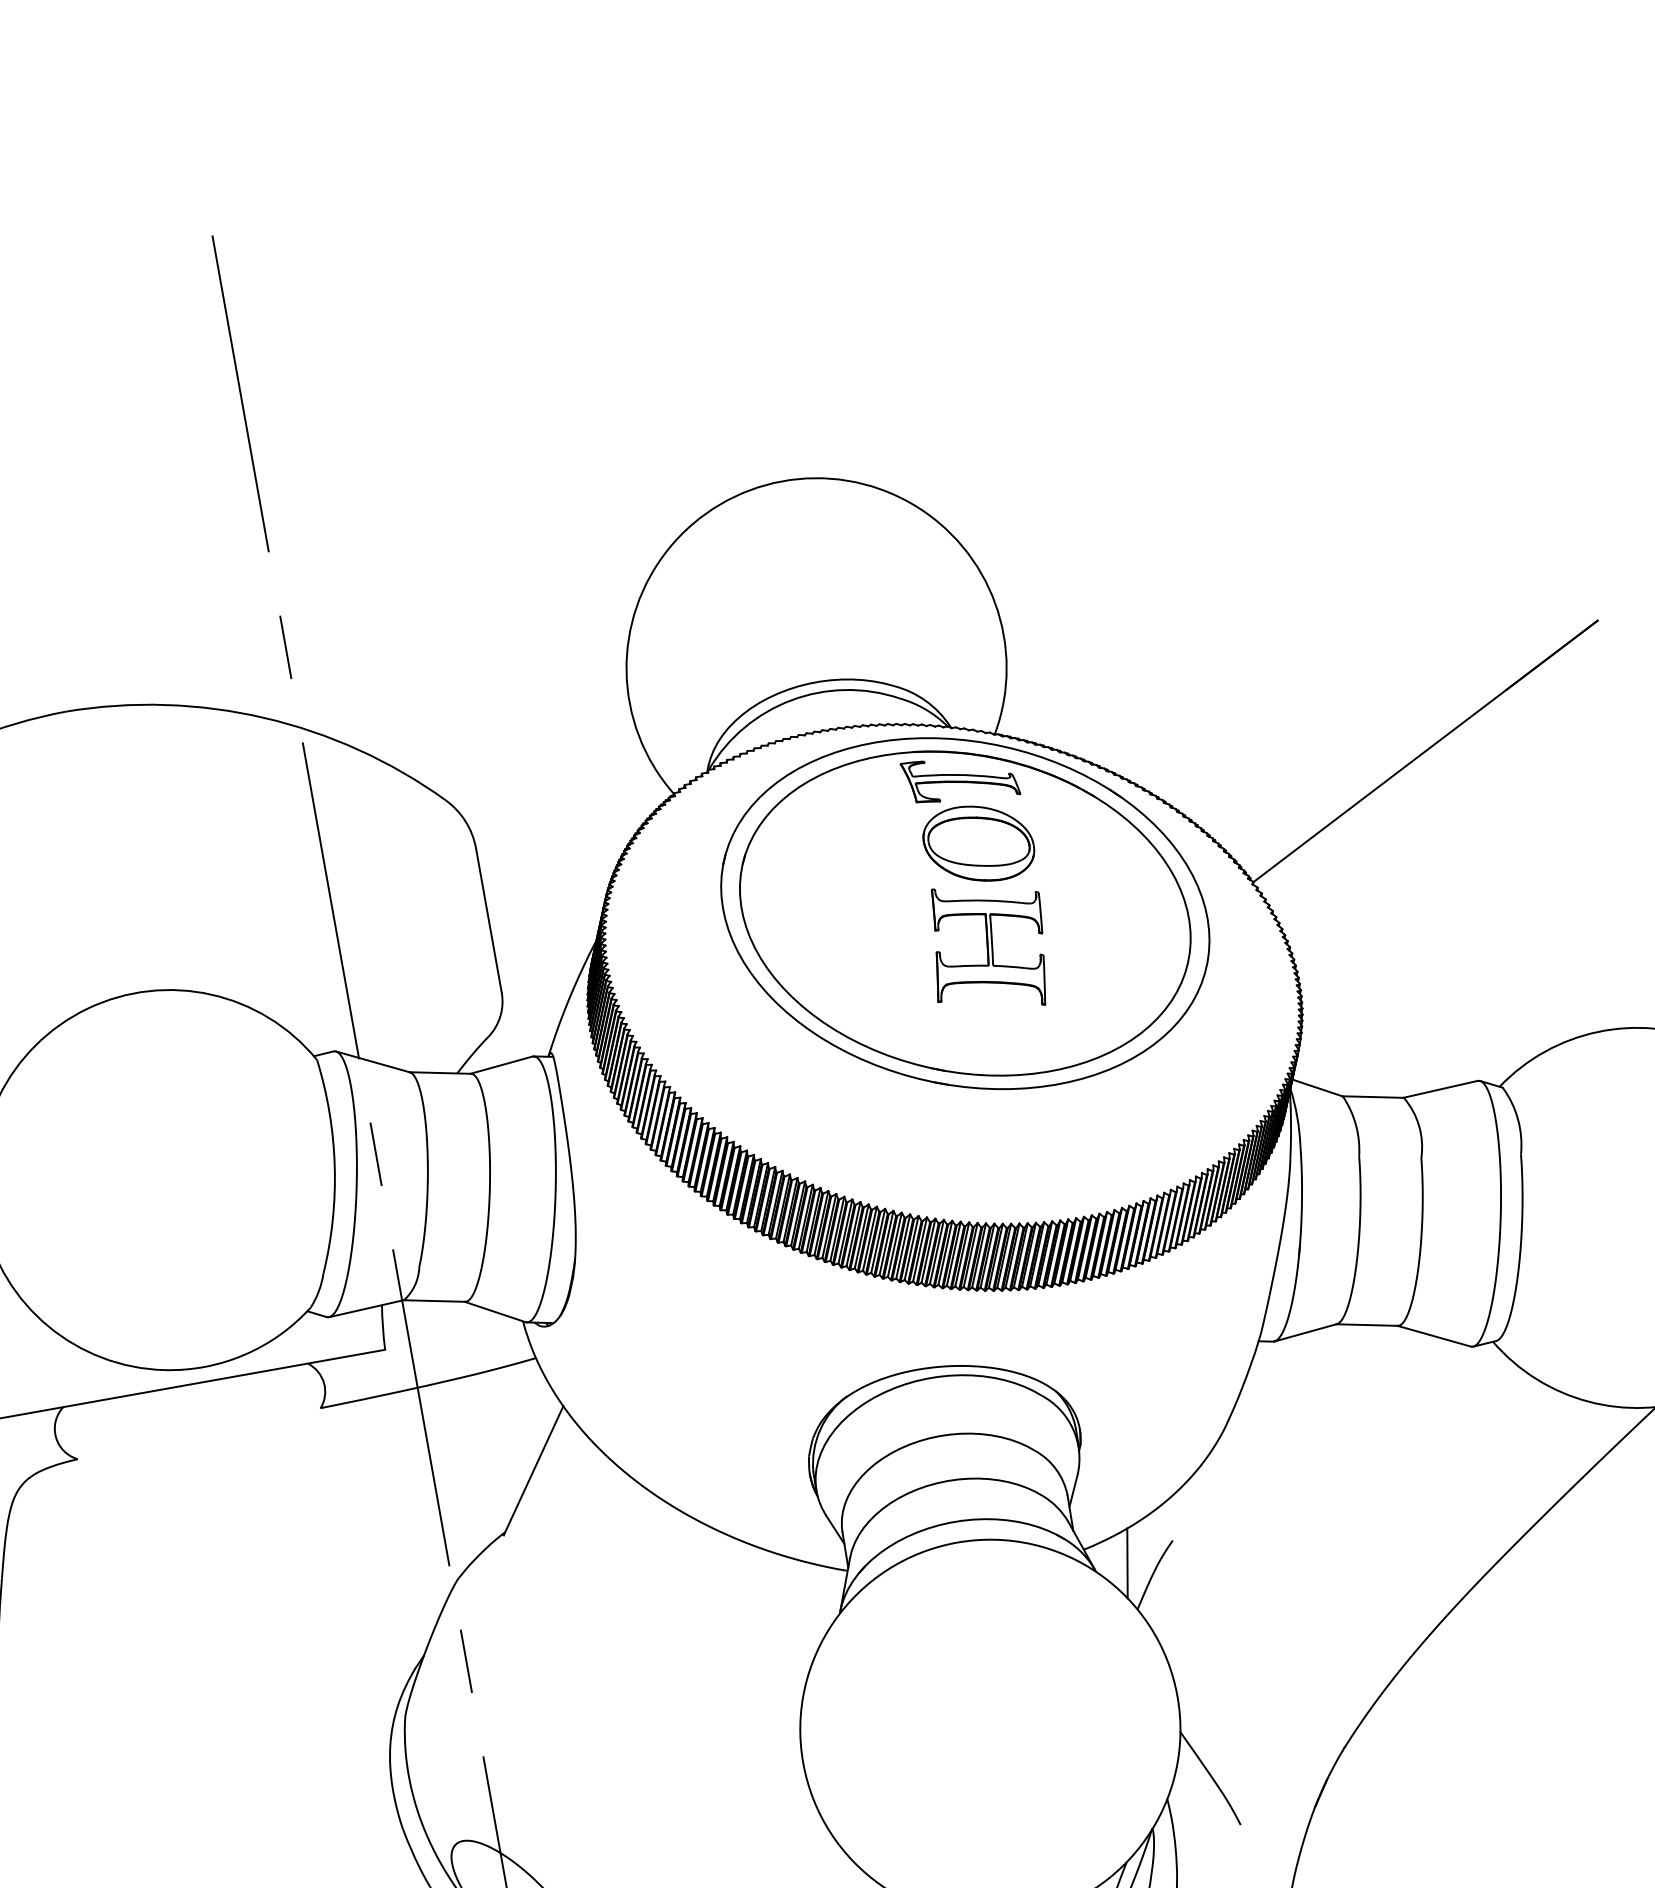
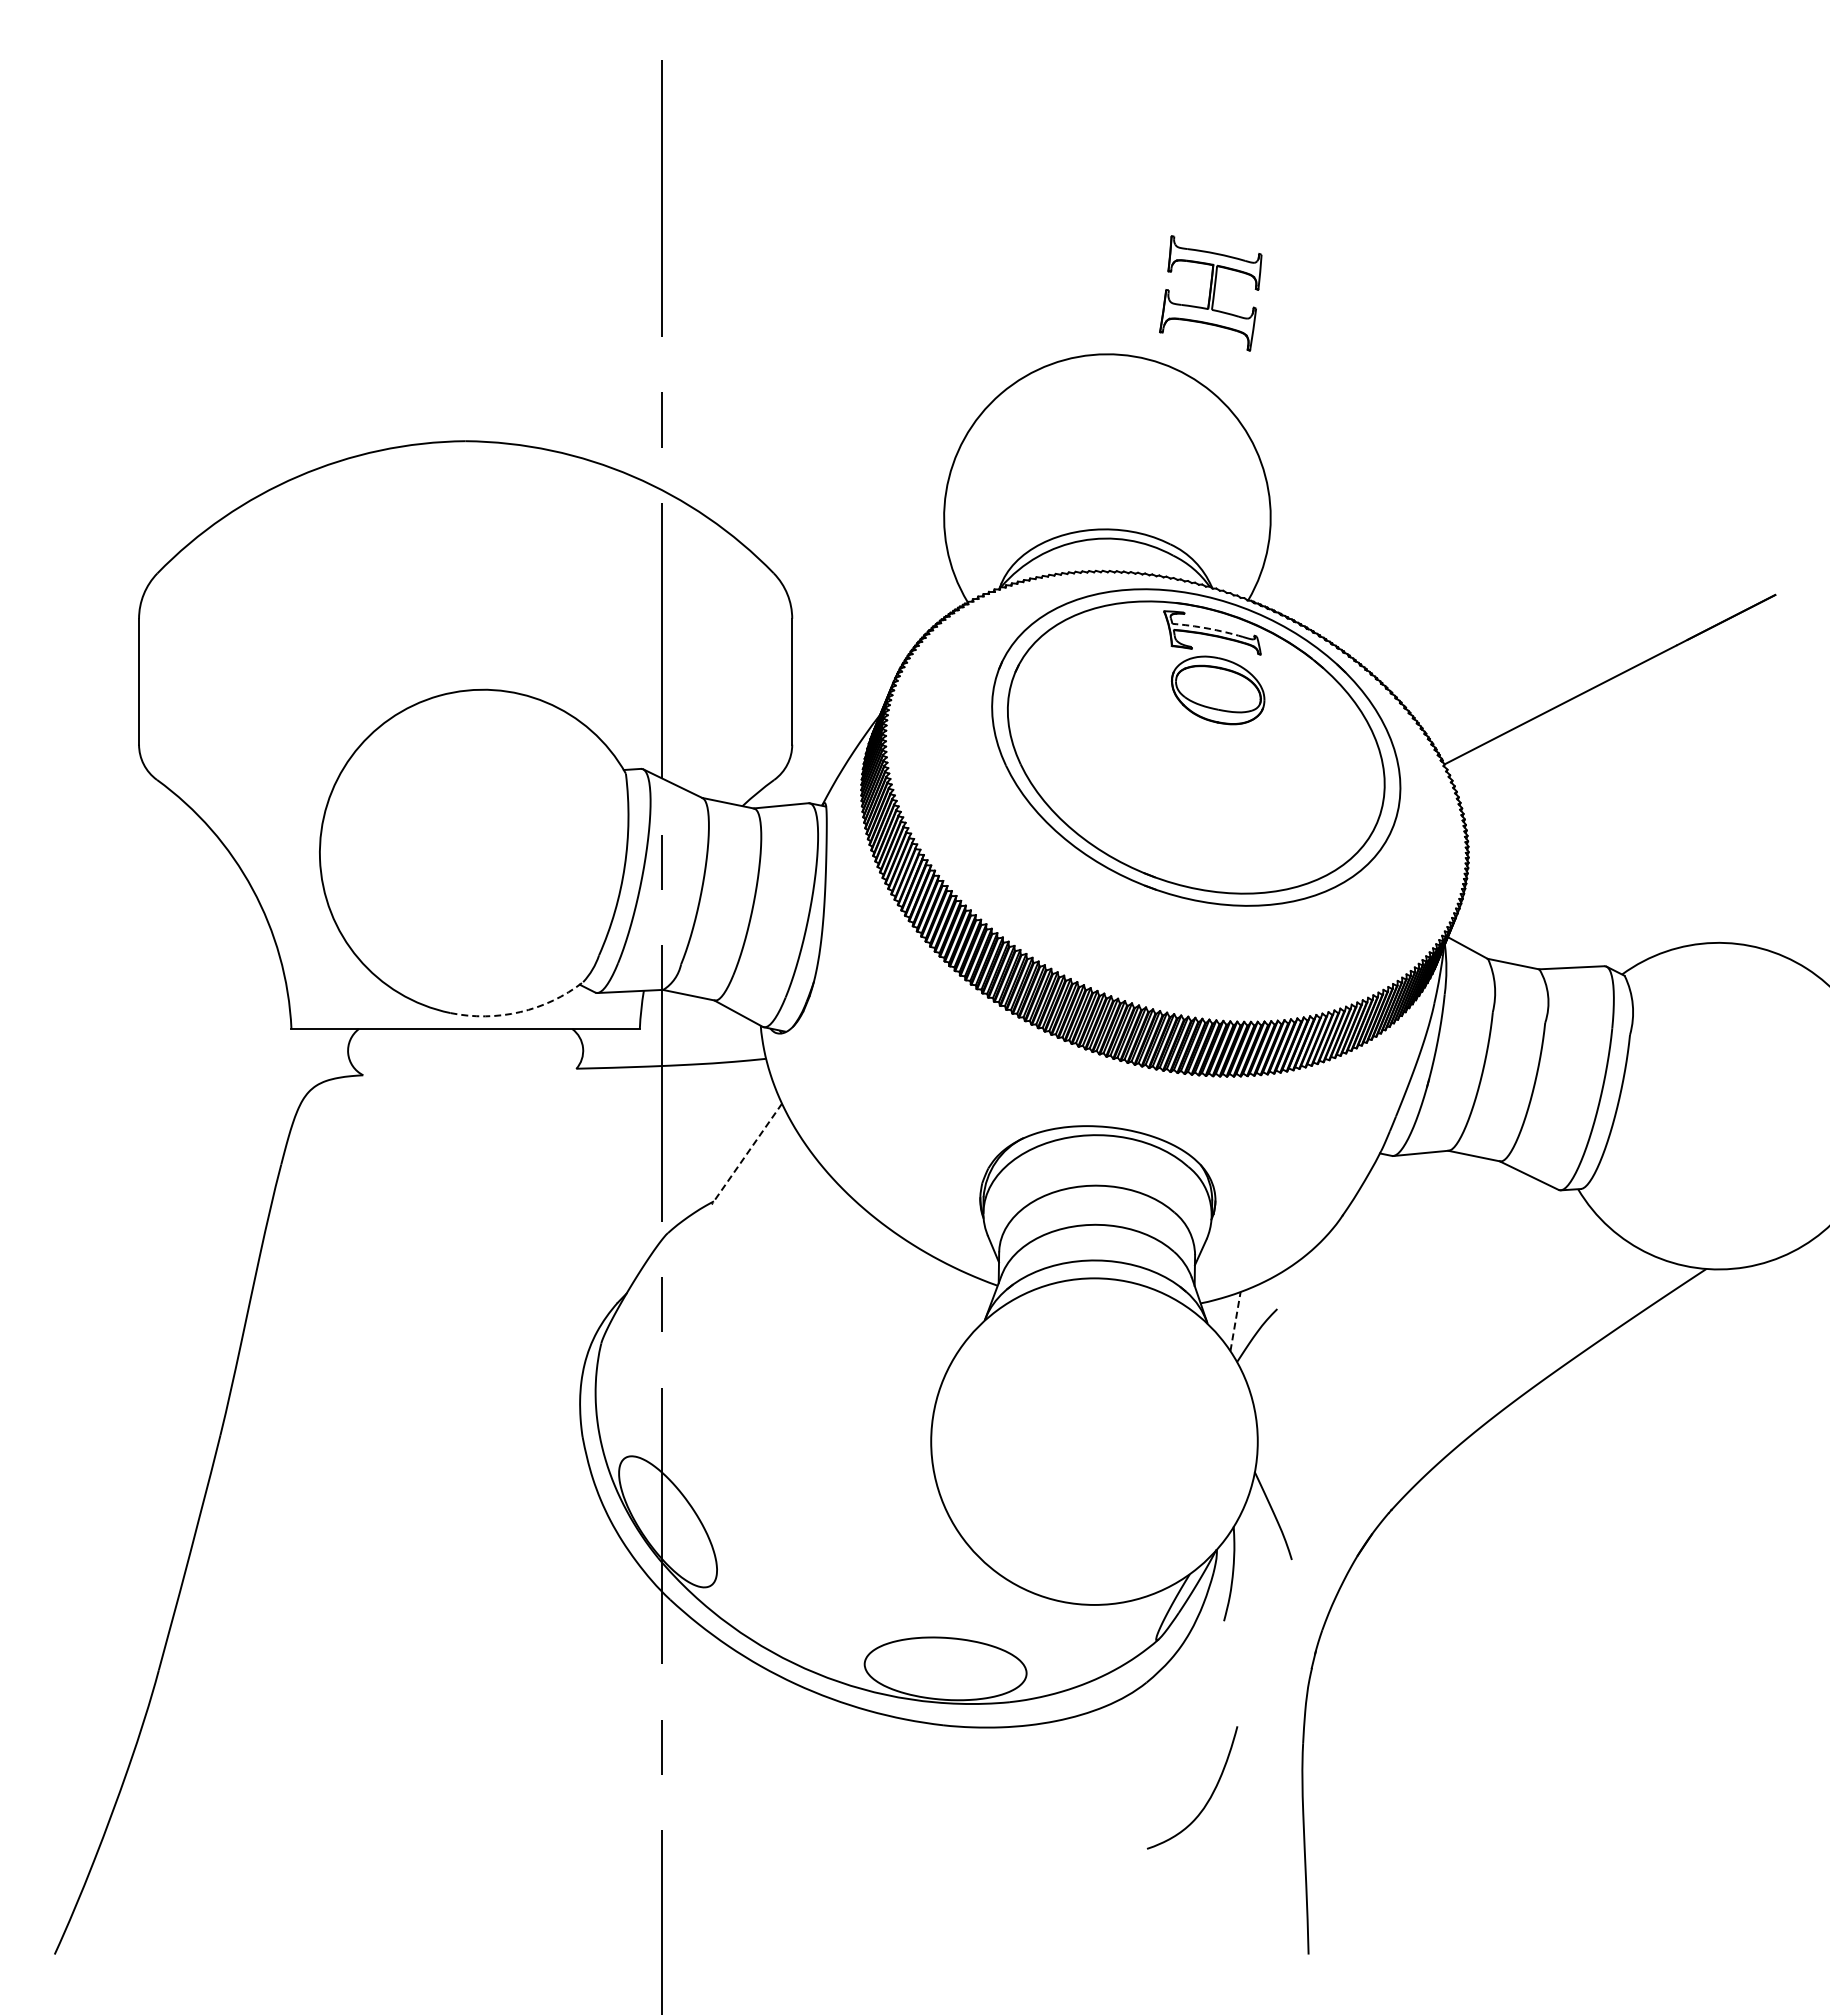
arc: (955, 774) -> (1208, 628), solid -> dashed
part: (988, 947) -> (1210, 293), moved
arc: (245, 1355) -> (520, 1012), solid -> dashed
line: (533, 1471) -> (746, 1154), solid -> dashed
line: (1127, 1563) -> (1235, 1321), solid -> dashed

